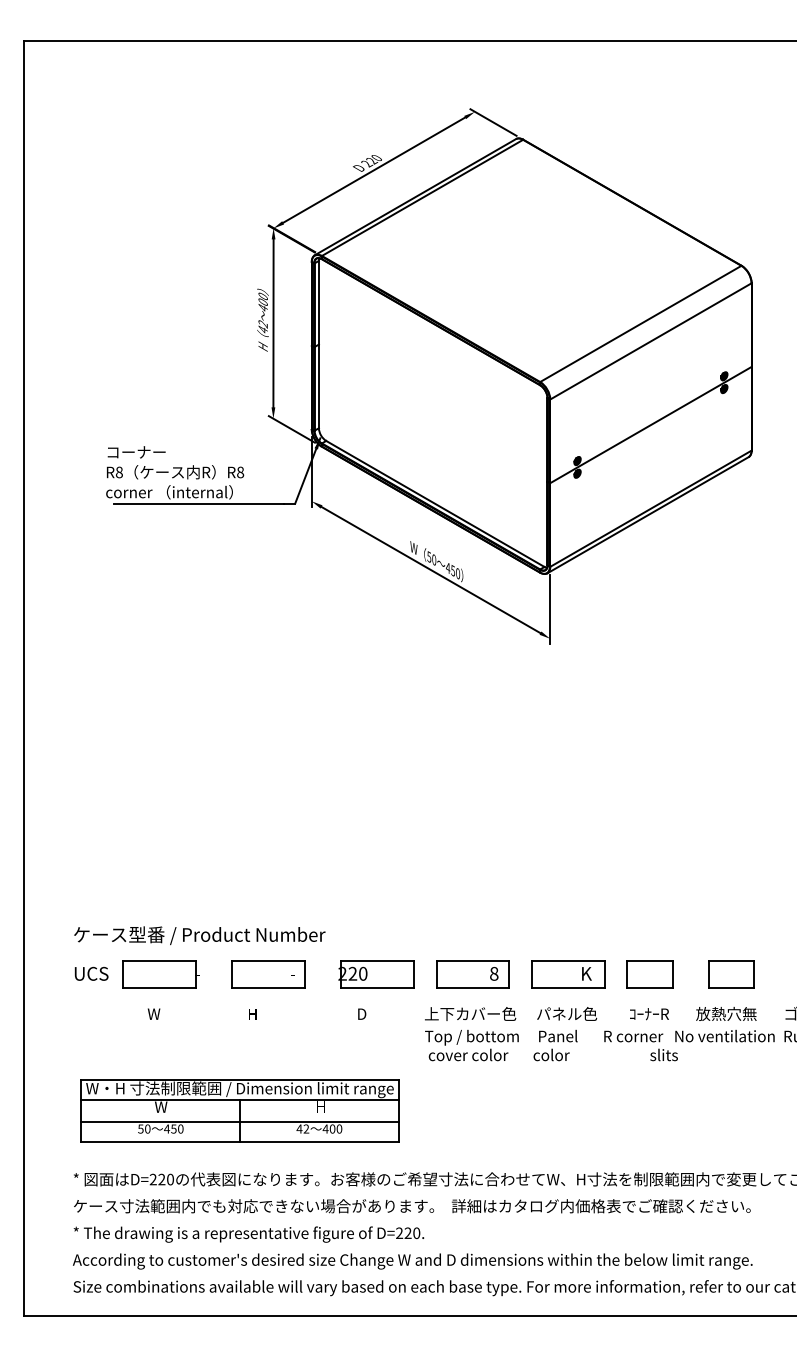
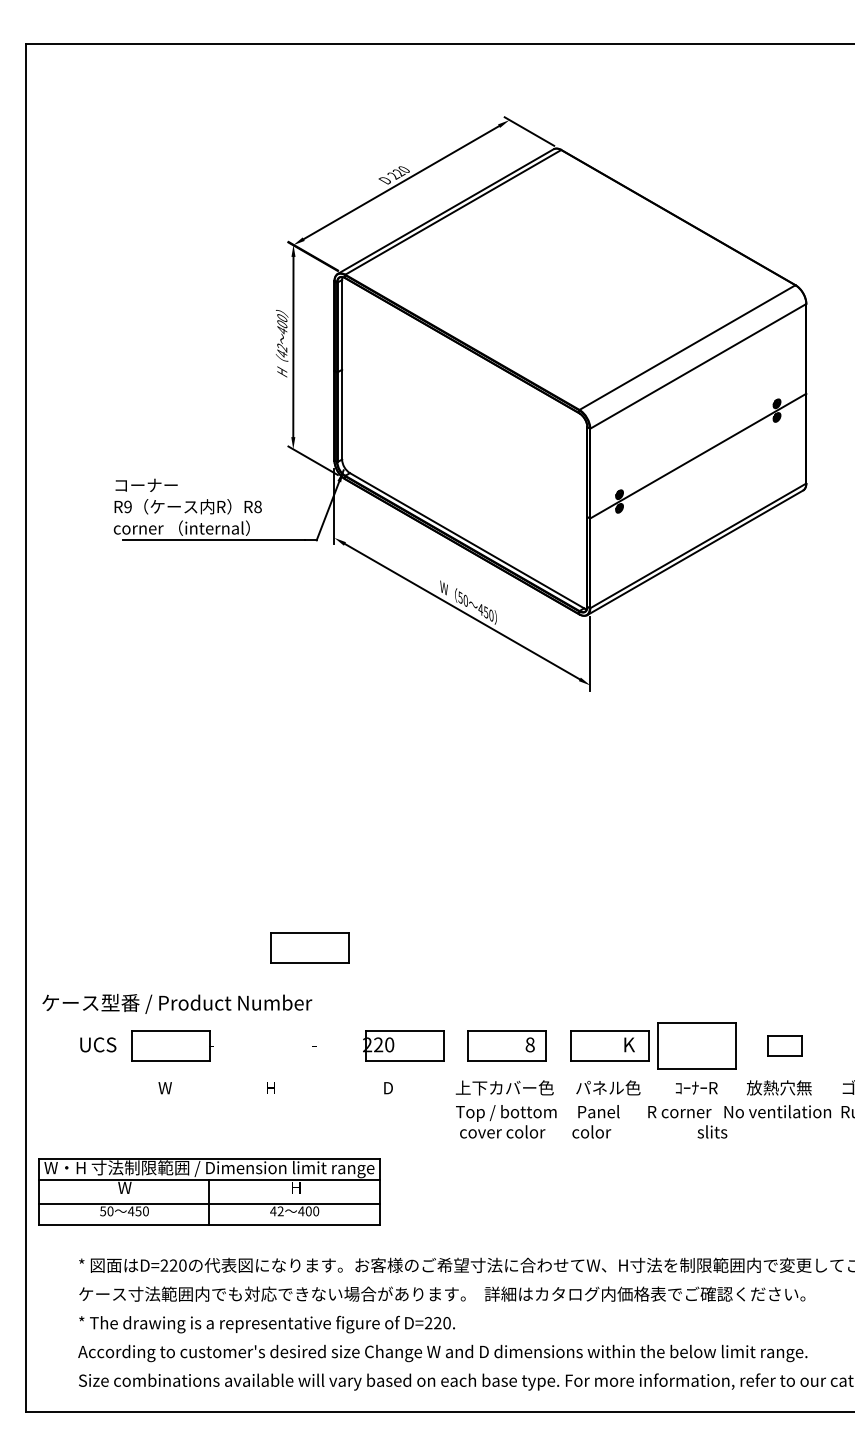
text: (118, 472) -> (127, 507), R8 -> R9
text: (199, 935) -> (177, 1003), moved
part: (268, 974) -> (309, 947), moved
part: (650, 974) -> (697, 1045), size x1.6
part: (731, 974) -> (784, 1045), size x0.7
part: (240, 1110) -> (209, 1191), moved

